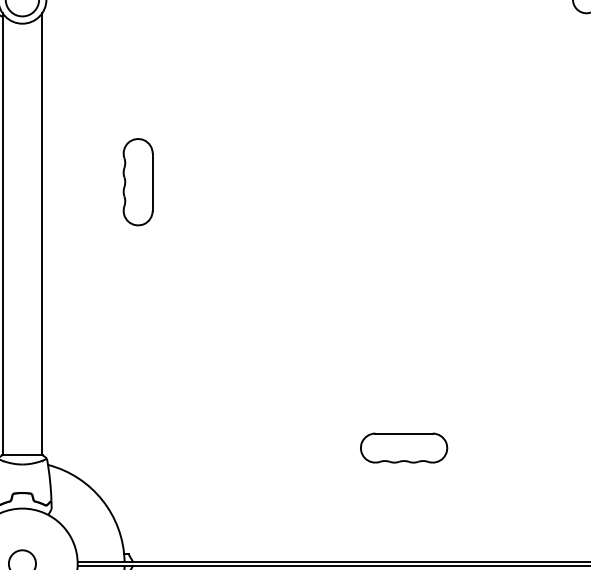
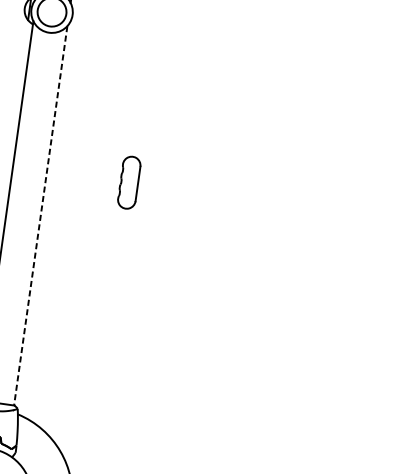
part: (137, 182) -> (128, 182), size x0.7
line: (42, 234) -> (40, 216), solid -> dashed
part: (404, 447) -> (325, 442), removed

